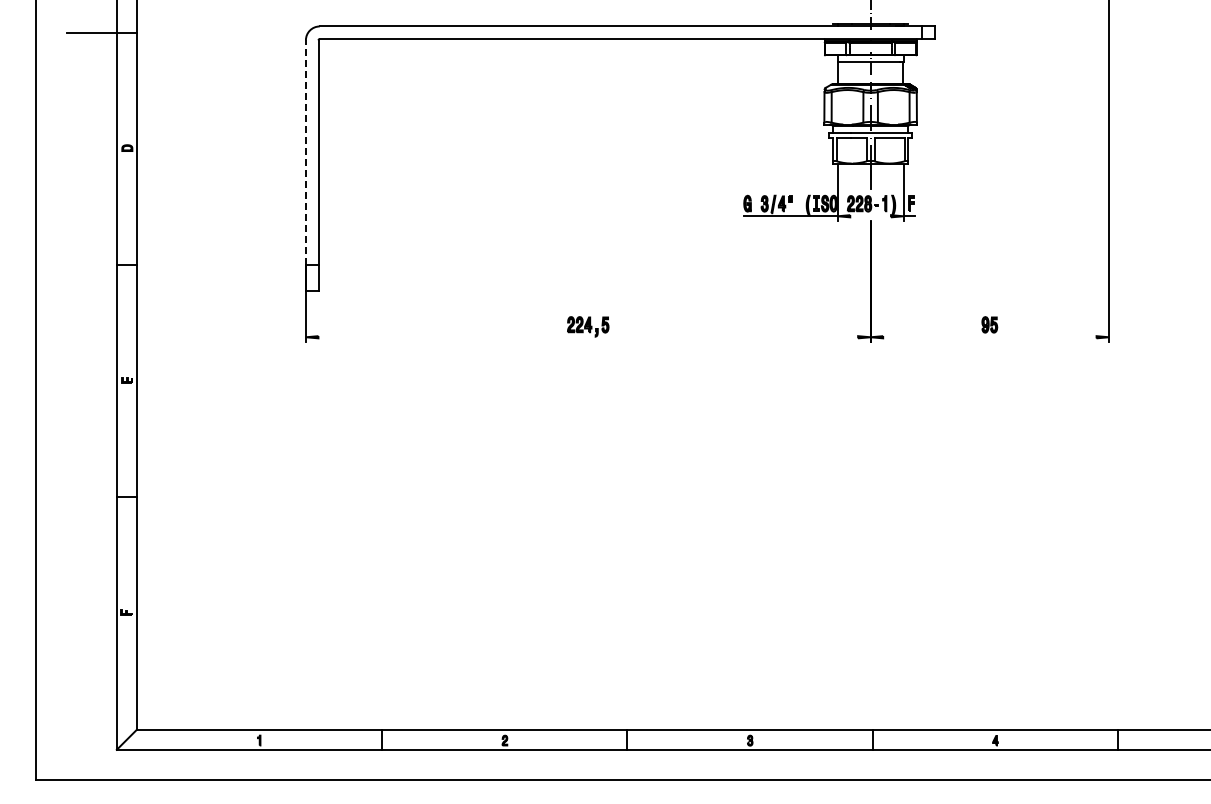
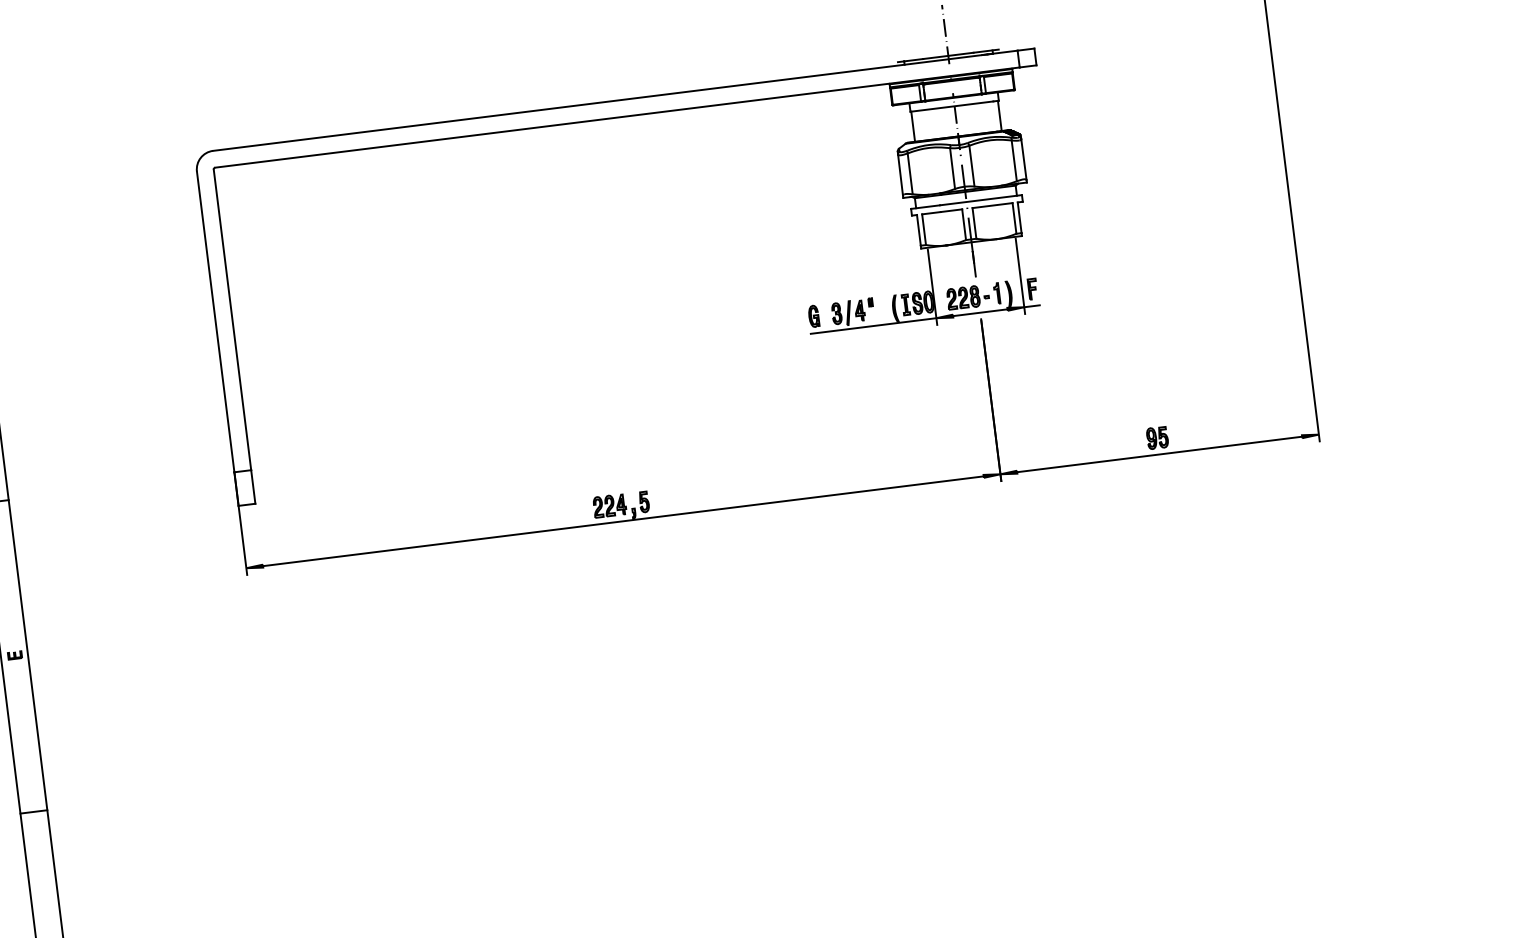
line: (305, 152) -> (215, 321), dashed -> solid
line: (870, 216) -> (980, 313), added
line: (588, 337) -> (623, 521), added
line: (989, 337) -> (1159, 454), added

